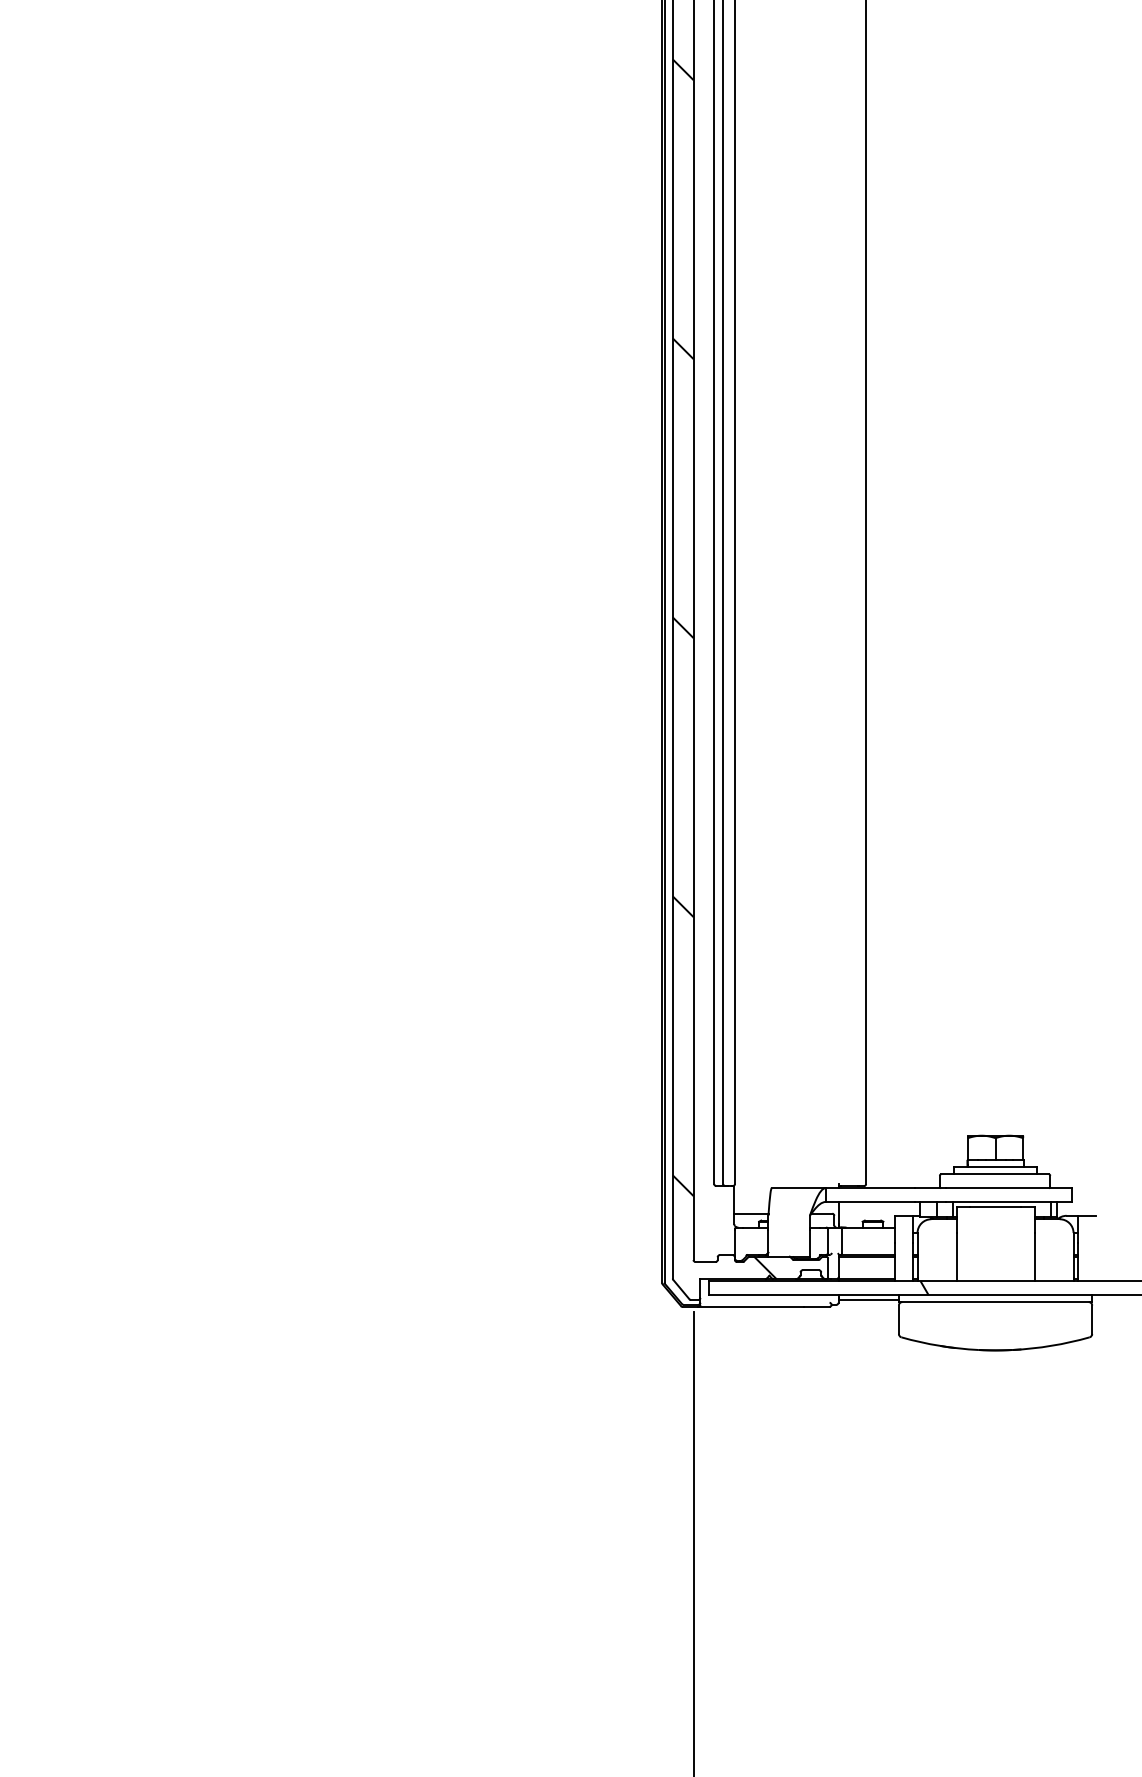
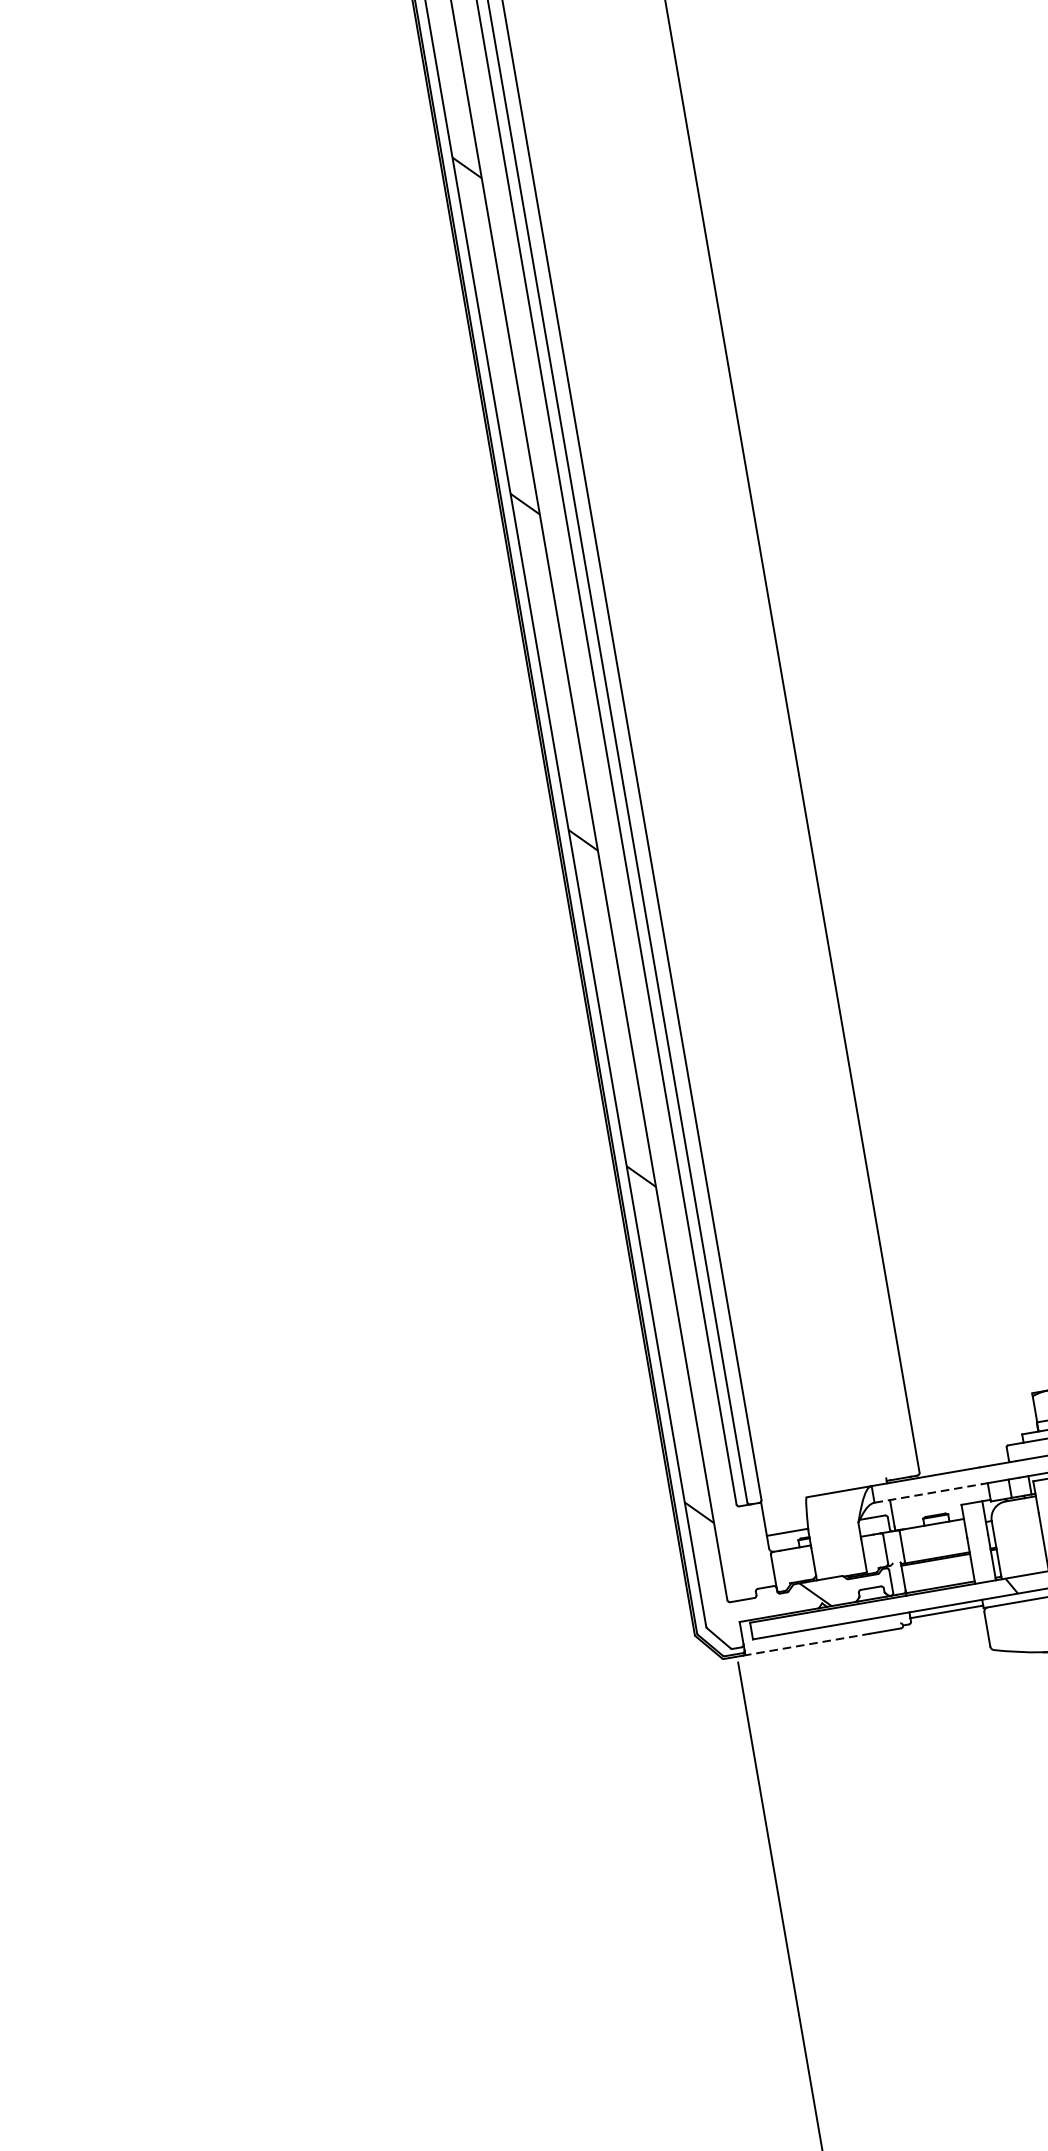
line: (870, 1201) -> (928, 1492), solid -> dashed
line: (751, 1306) -> (806, 1644), solid -> dashed

